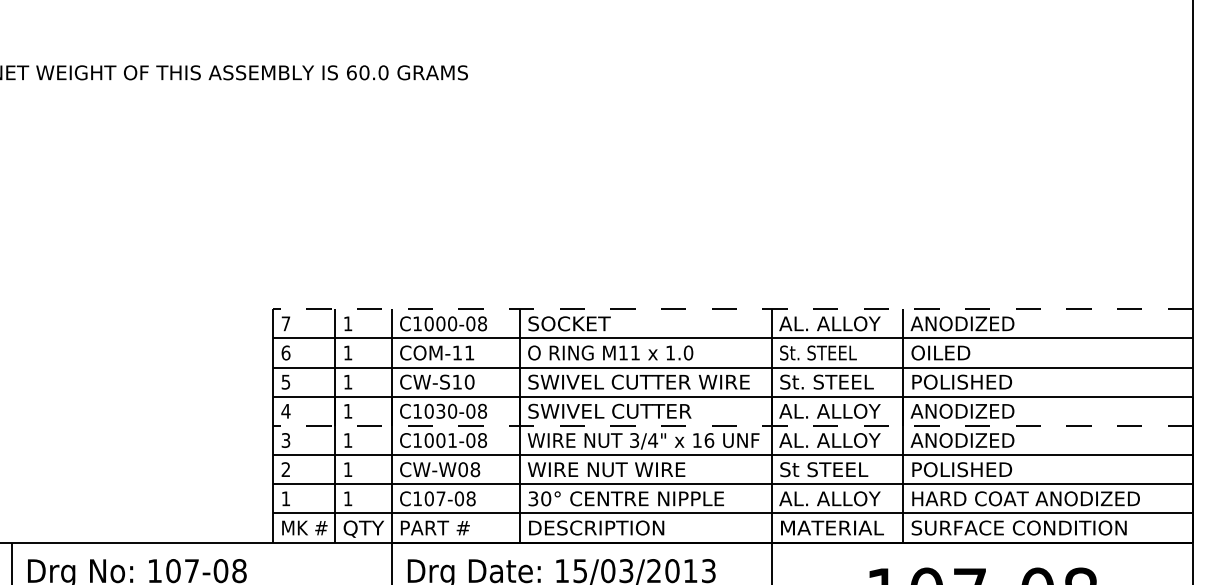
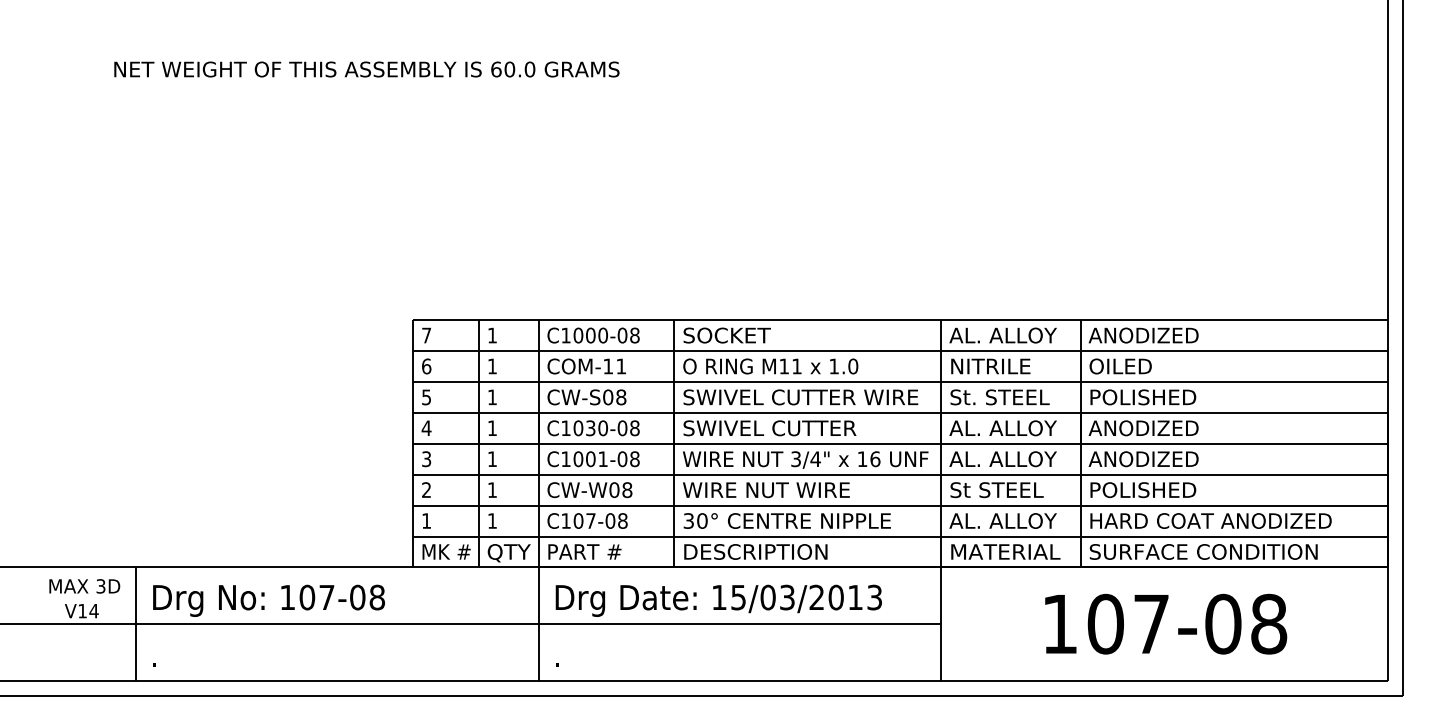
line: (733, 309) -> (900, 320), dashed -> solid
text: (818, 353) -> (990, 366), St. STEEL -> NITRILE
text: (463, 382) -> (614, 397), CW-S10 -> CW-S08
line: (733, 425) -> (900, 443), dashed -> solid

